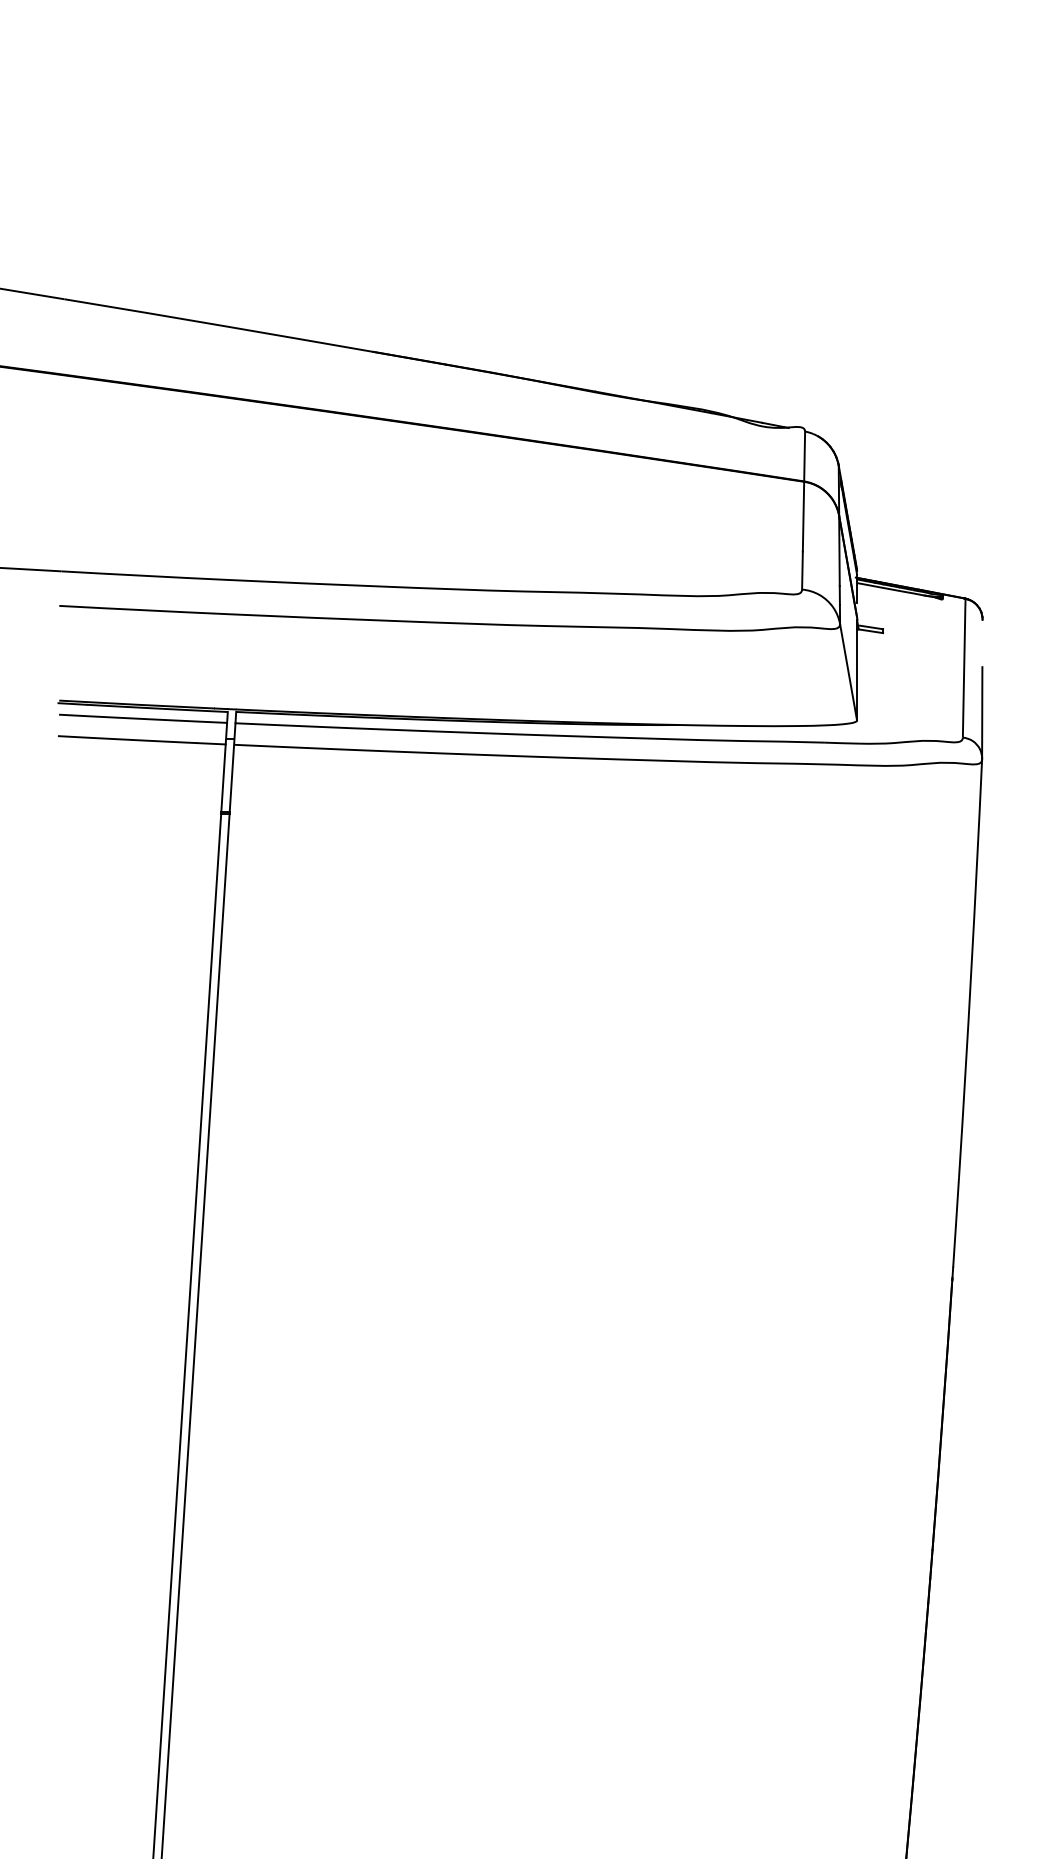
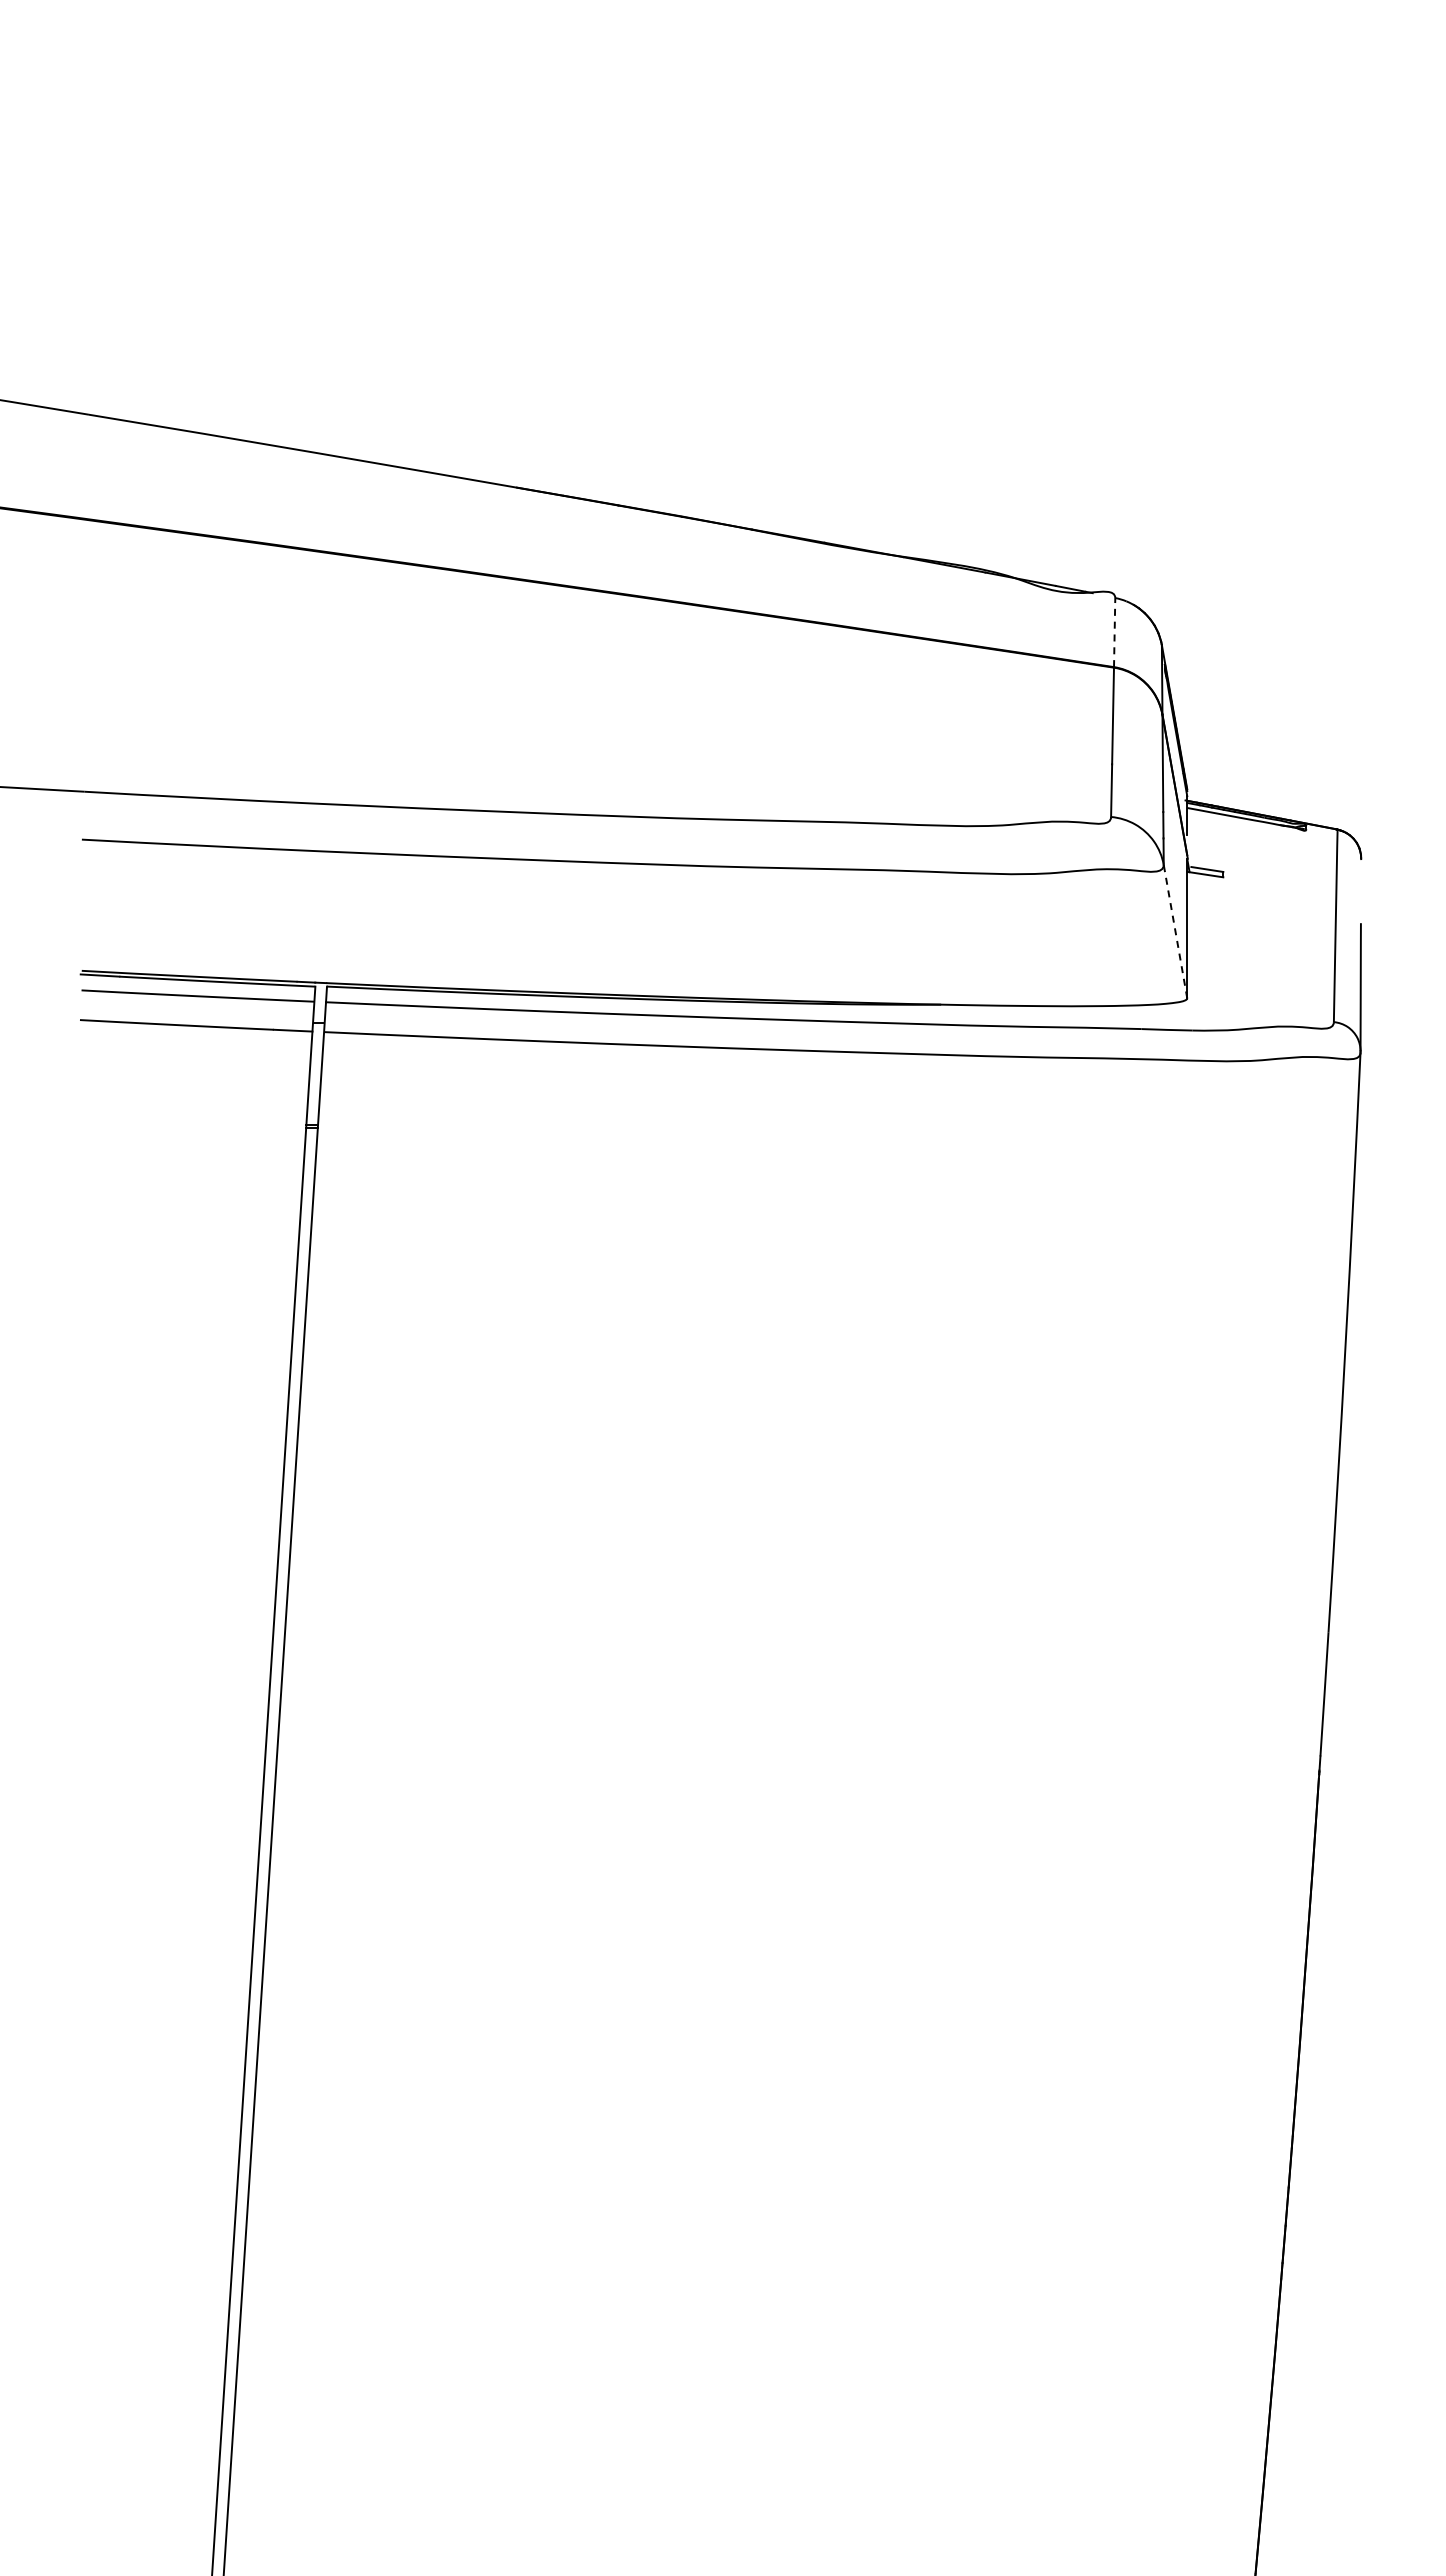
line: (804, 456) -> (1114, 632), solid -> dashed
line: (848, 672) -> (1175, 931), solid -> dashed

